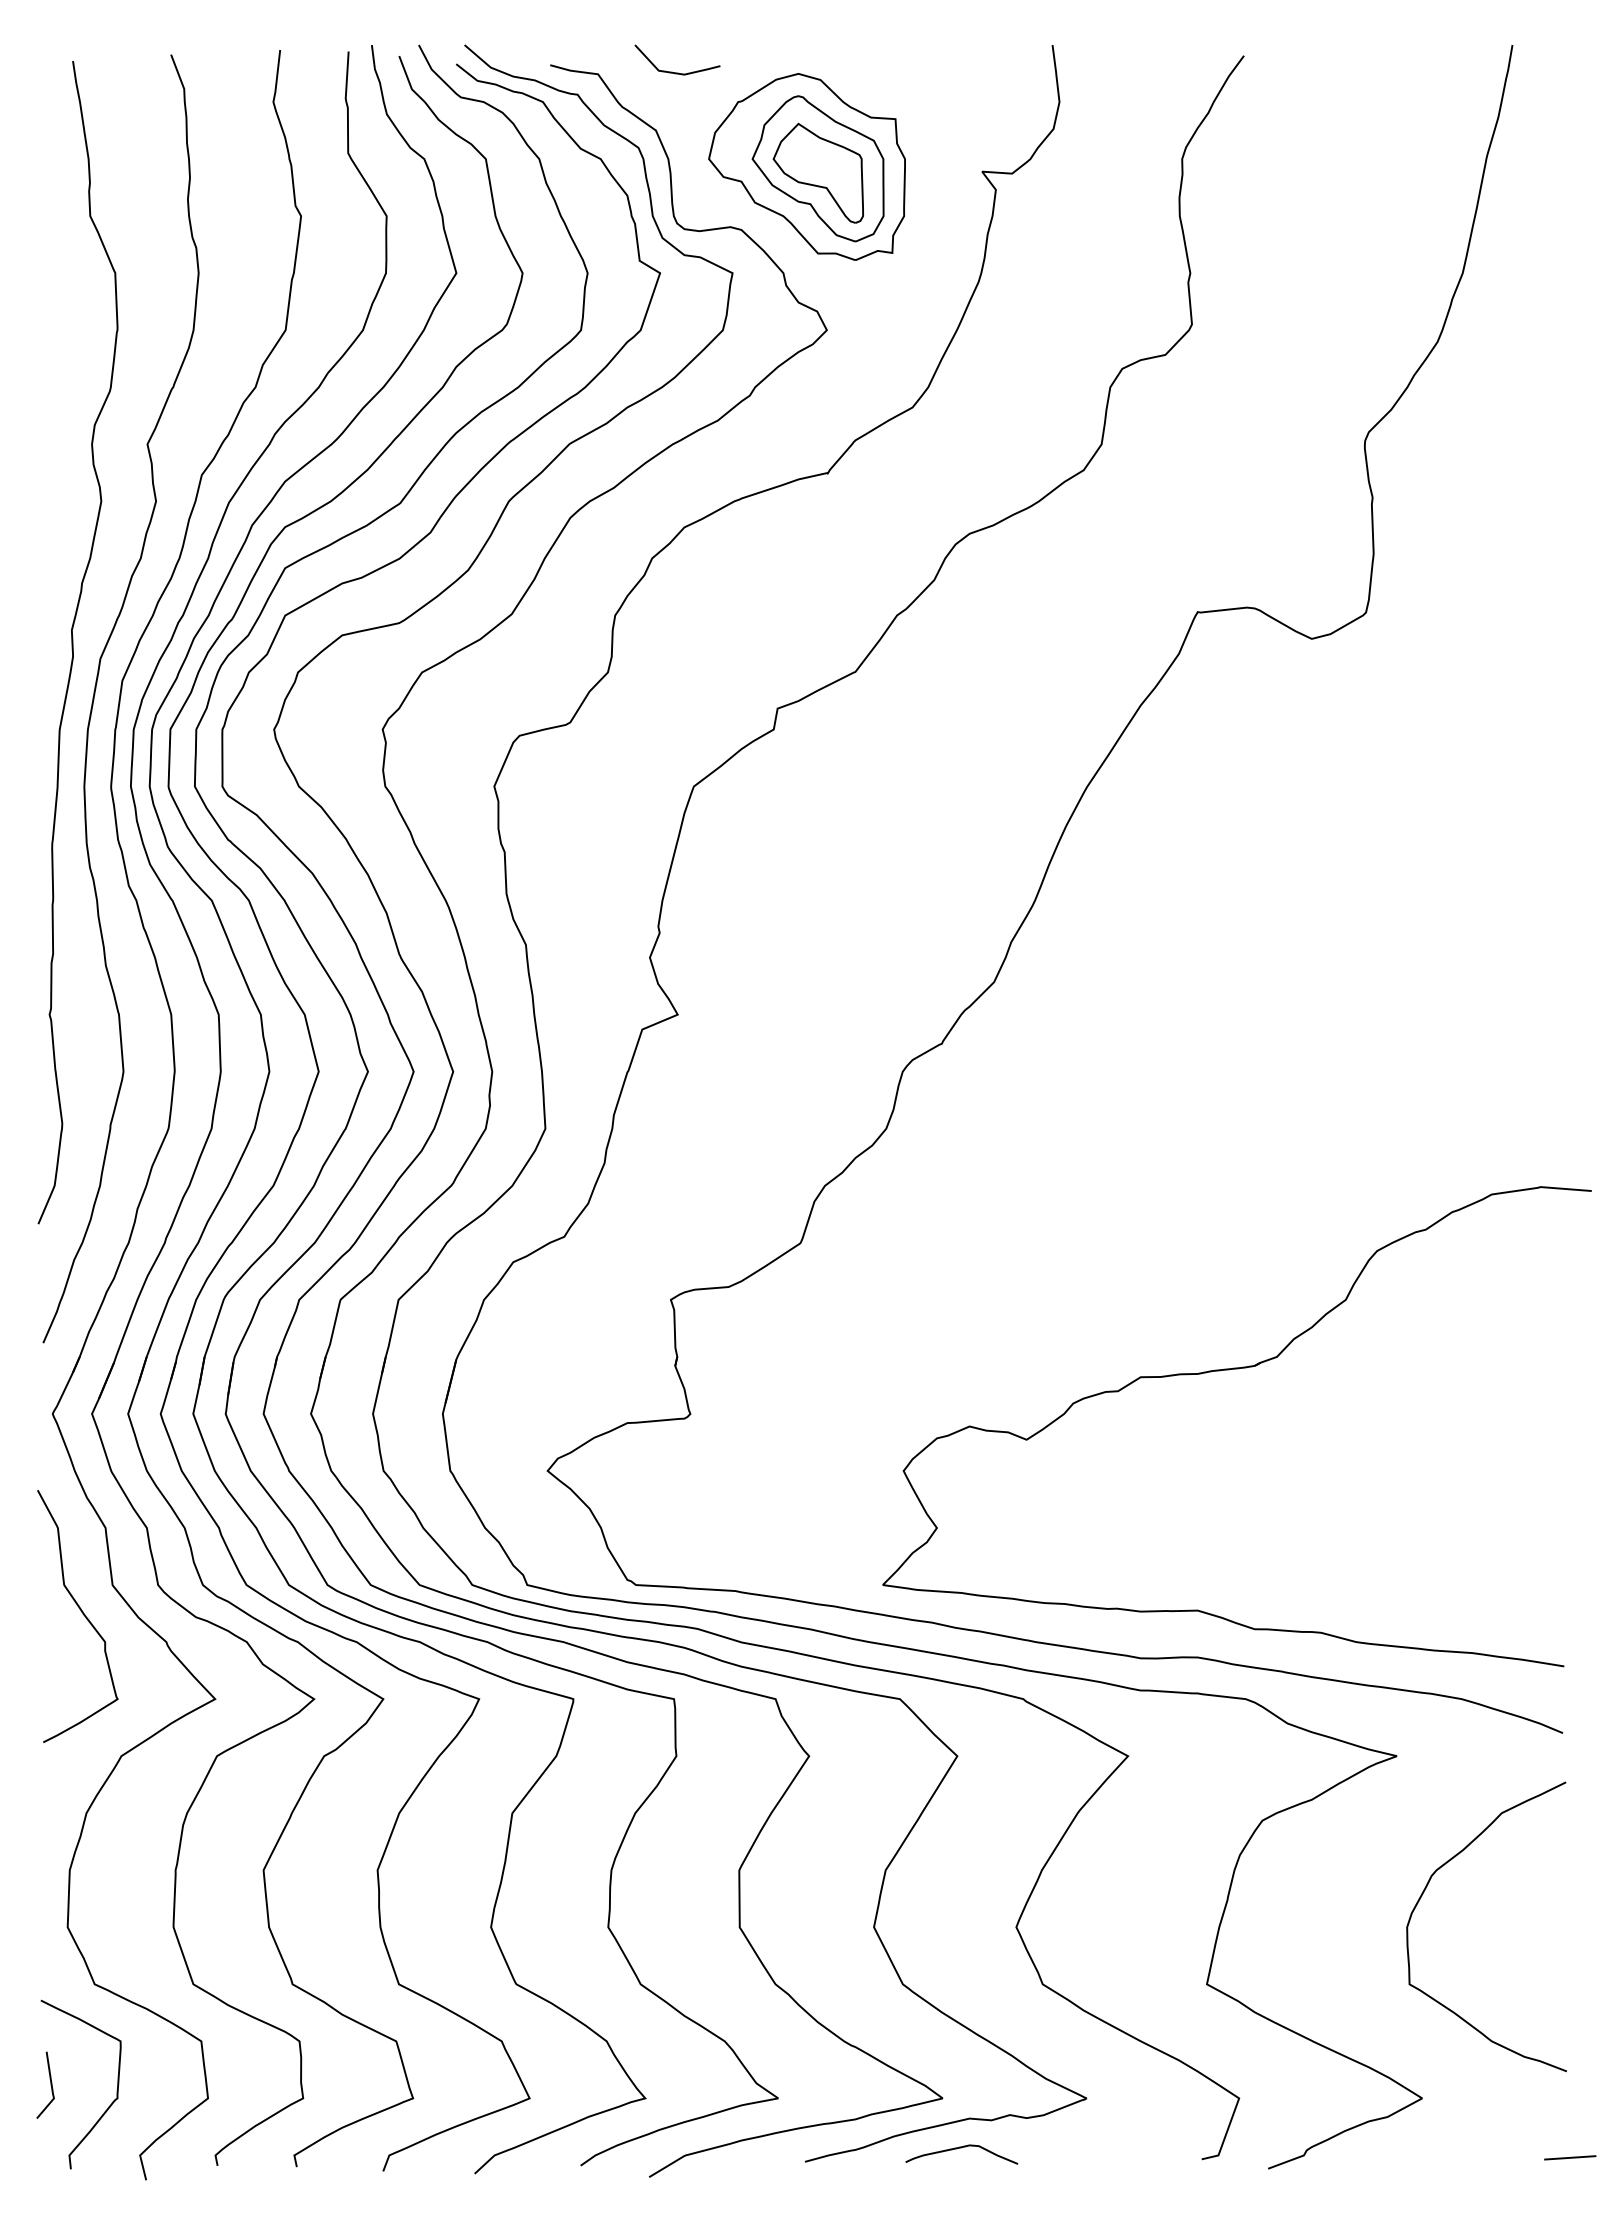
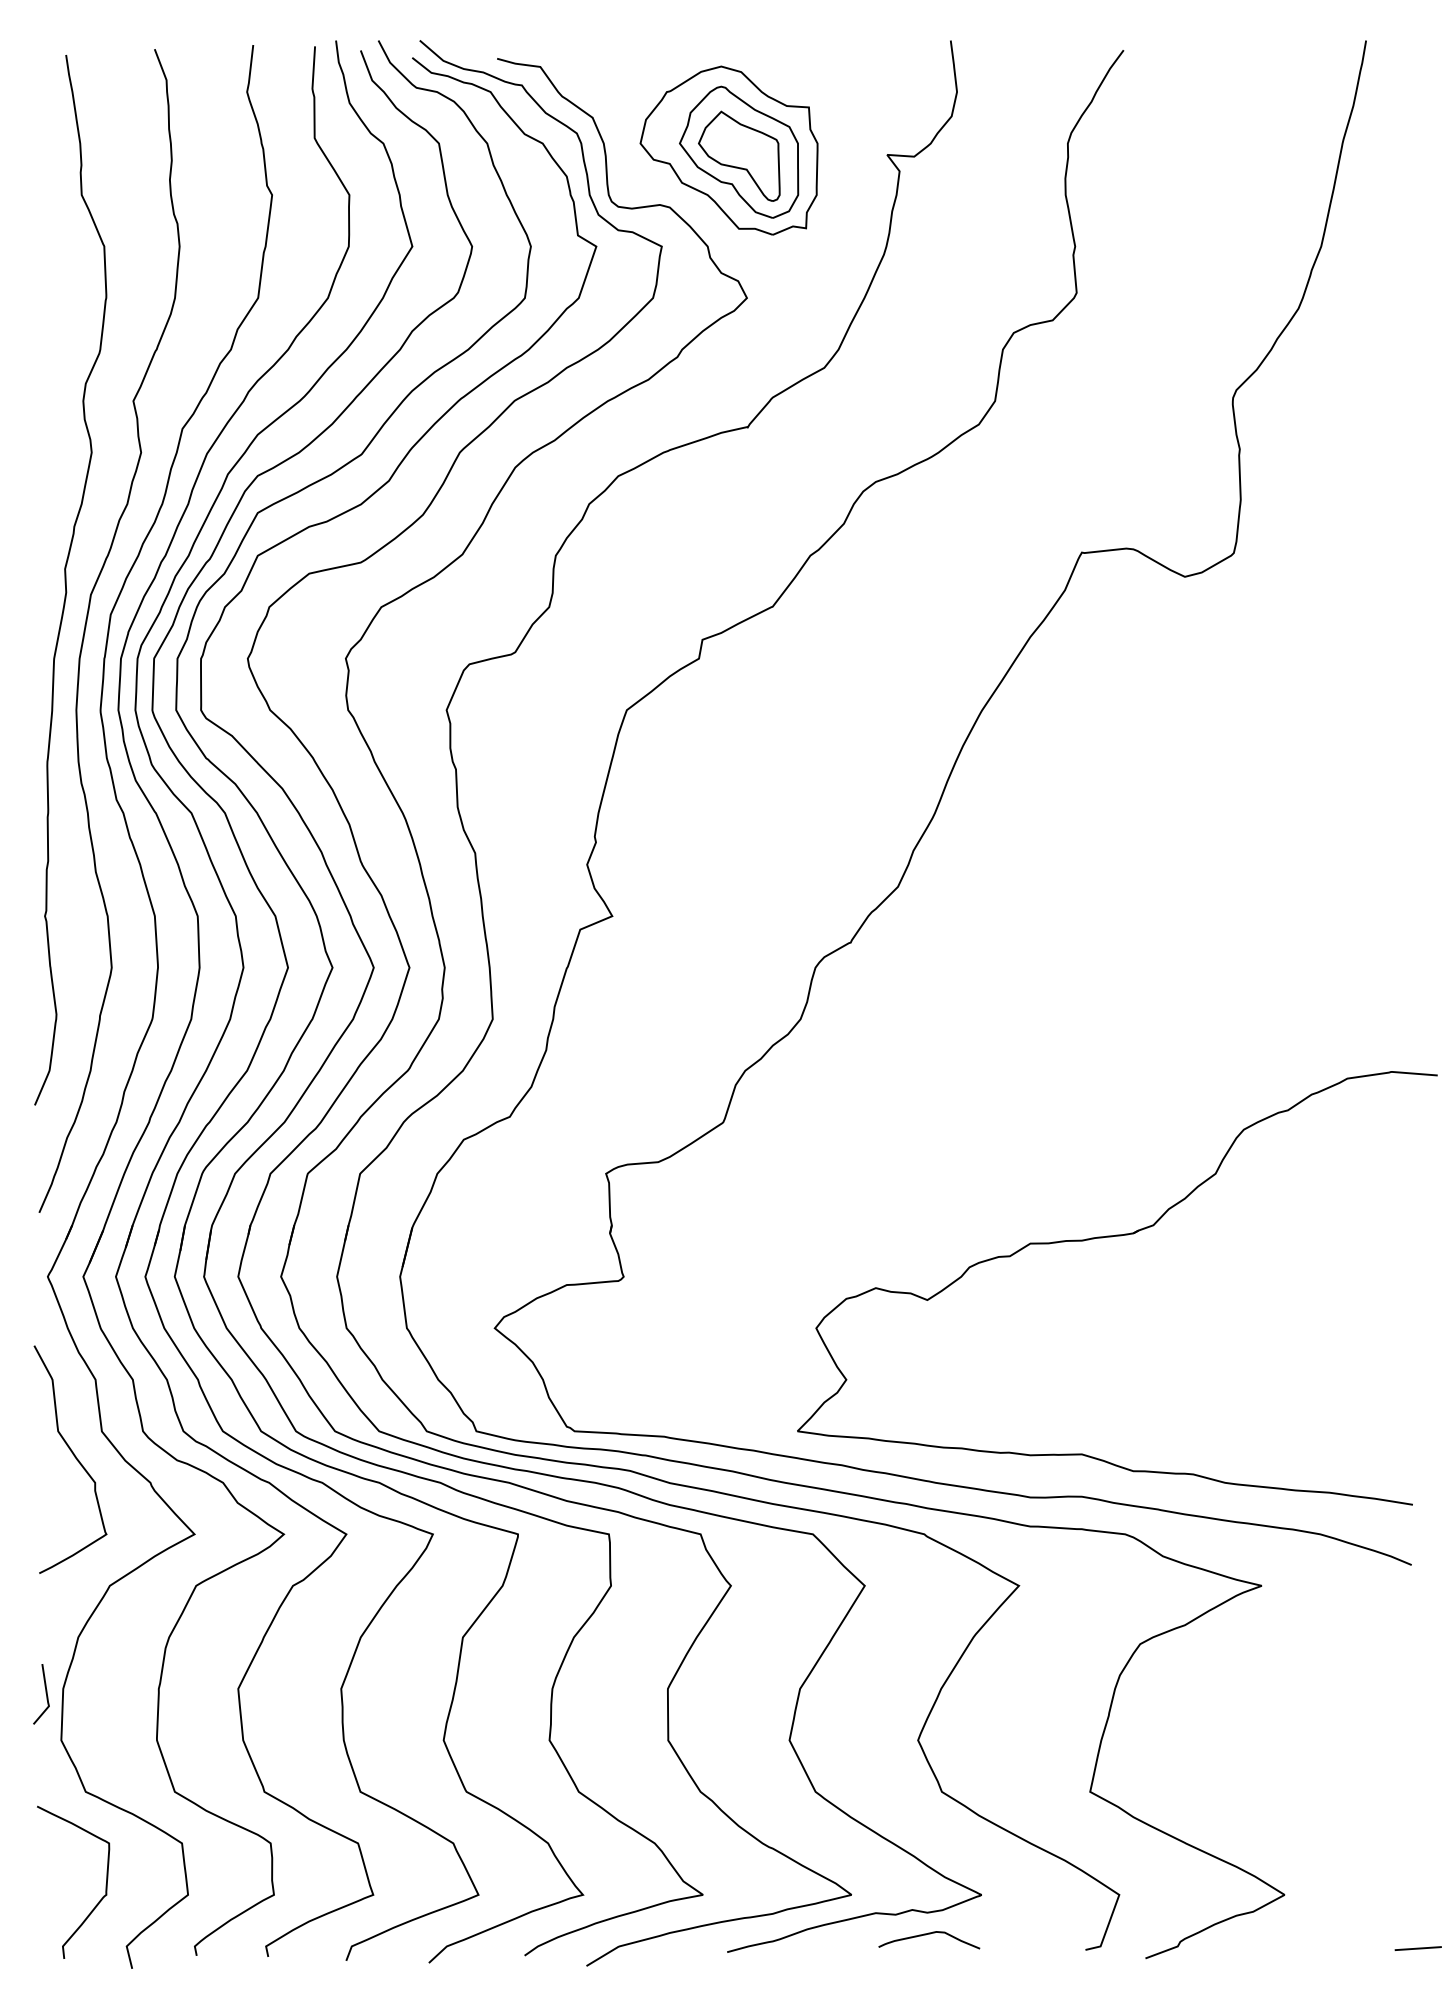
line: (672, 71) -> (607, 64), removed
curve: (1423, 1894) -> (1285, 1710), removed
line: (50, 2084) -> (45, 1693), moved
curve: (961, 2148) -> (929, 1934), moved

